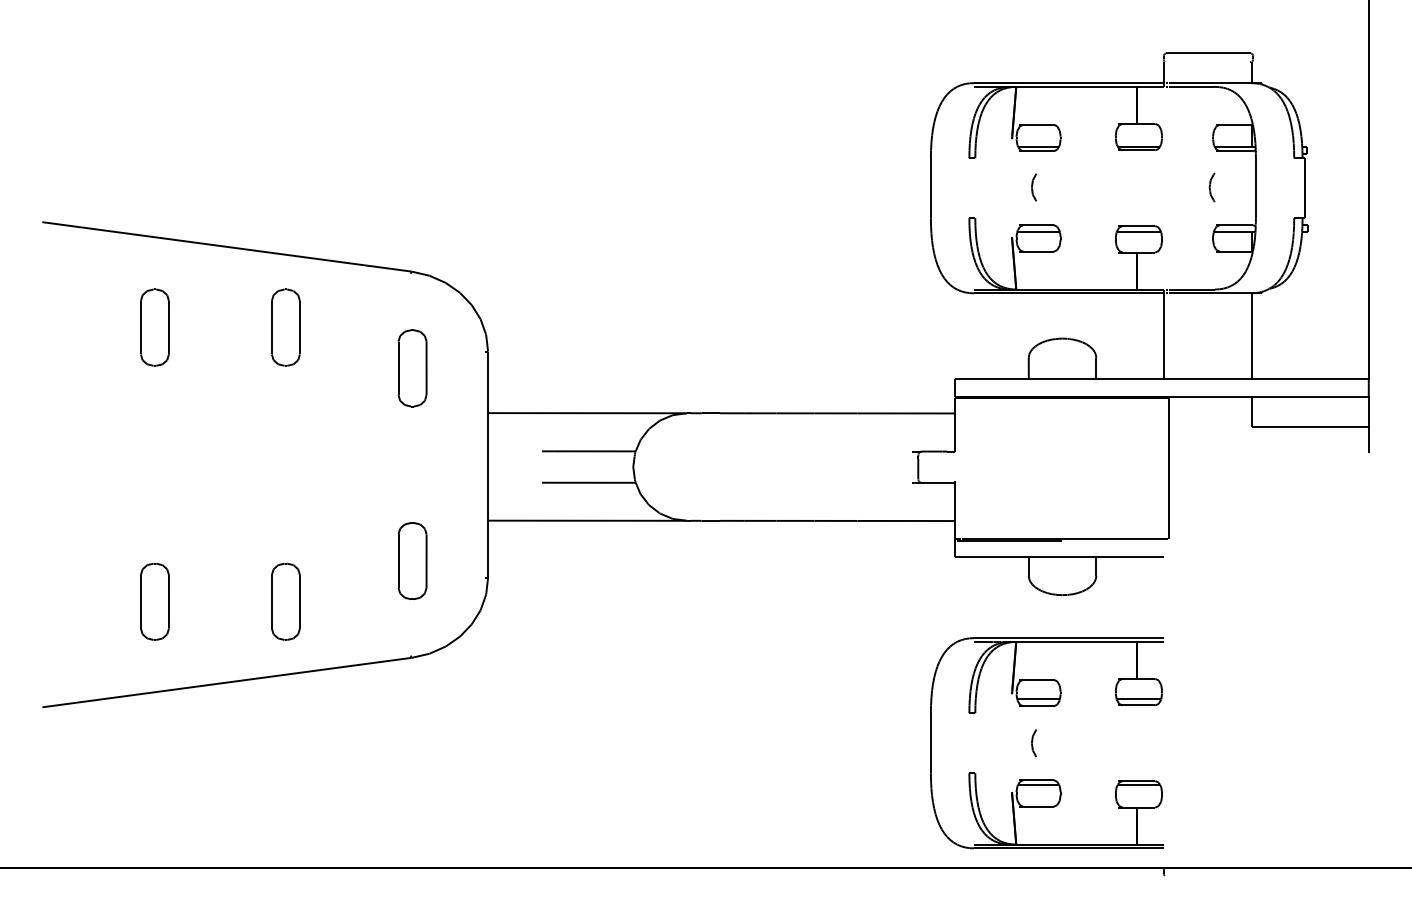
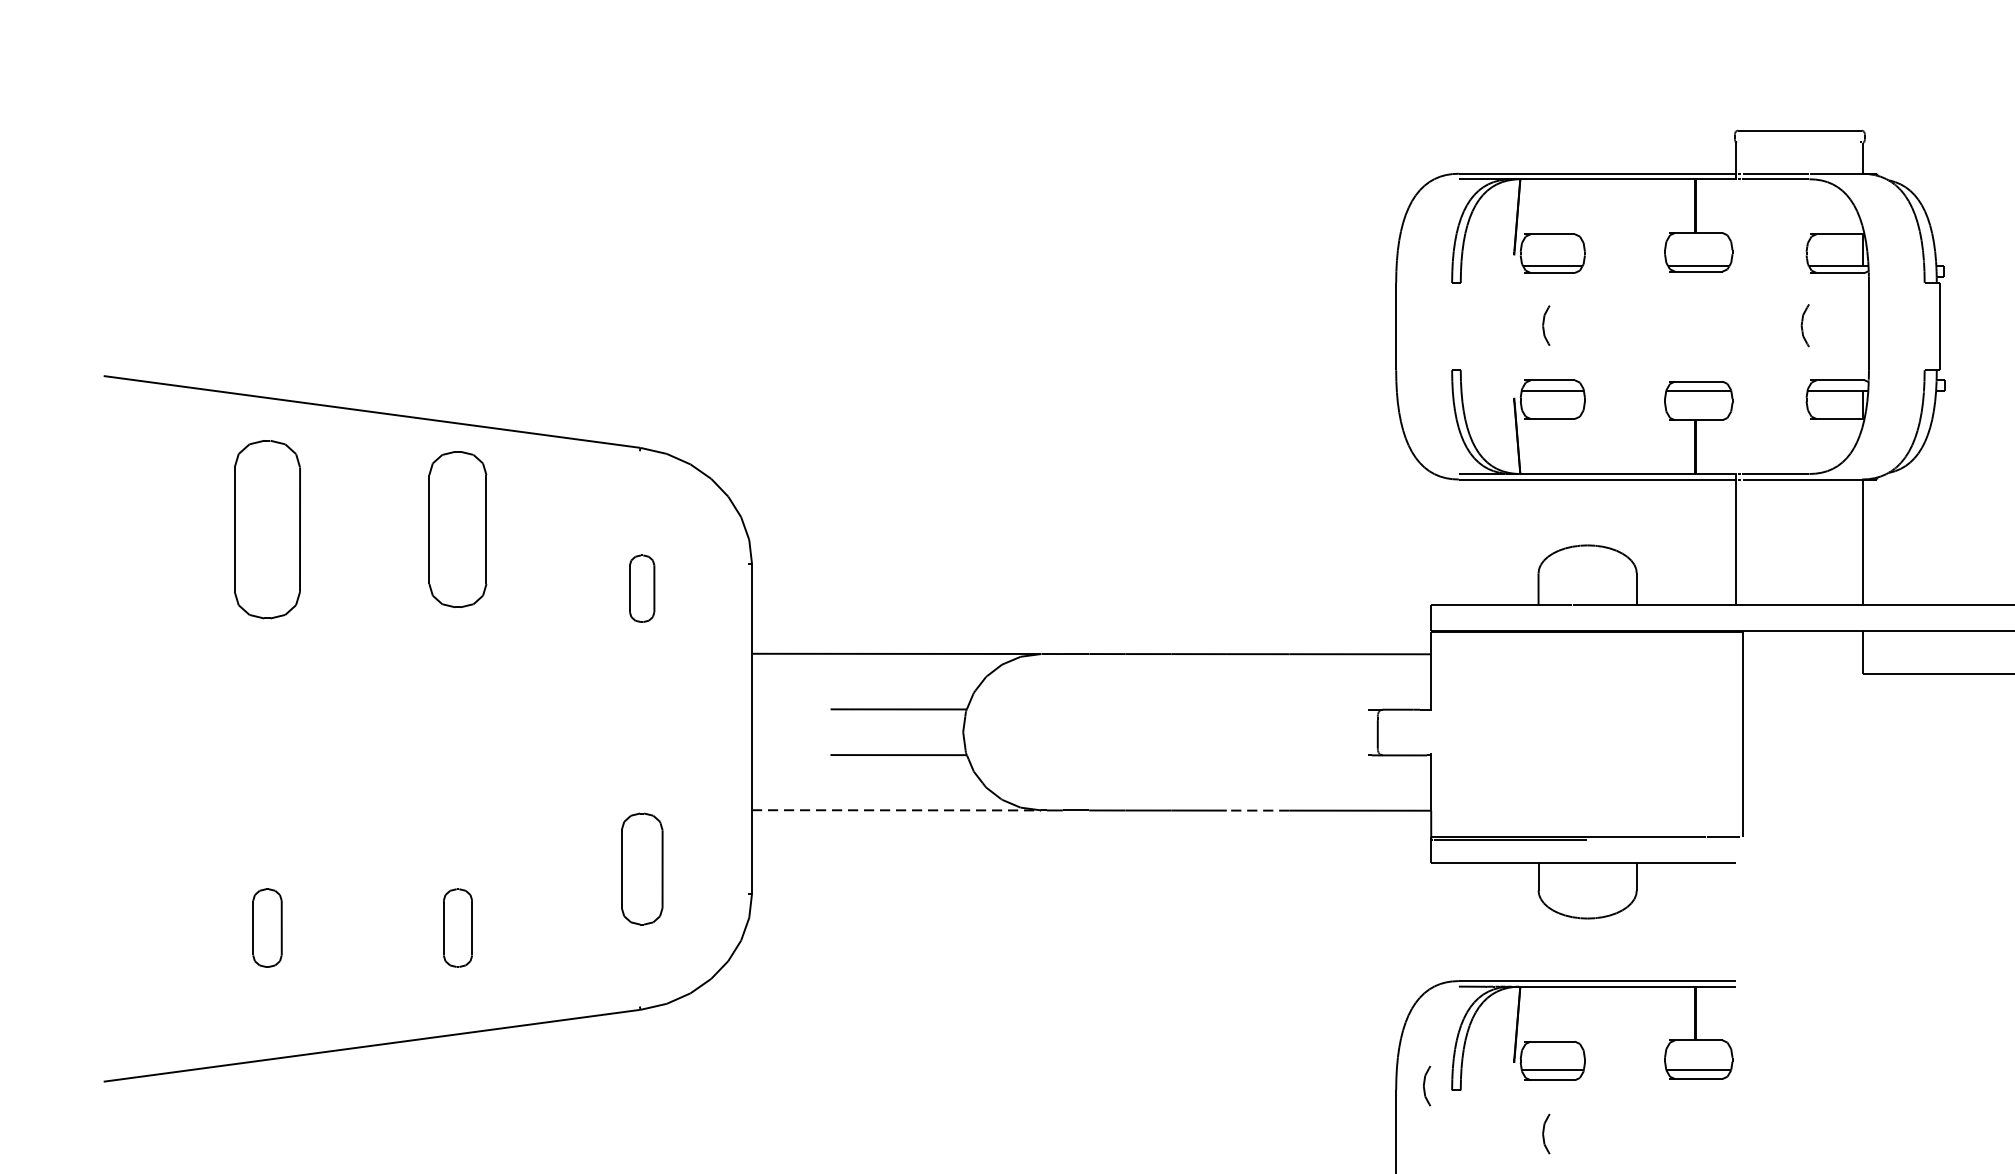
part: (154, 327) -> (266, 529), size x1.6
part: (285, 327) -> (457, 529), size x1.4
part: (412, 368) -> (642, 588), size x0.6
line: (587, 520) -> (896, 809), solid -> dashed
line: (835, 520) -> (1257, 809), solid -> dashed
part: (154, 601) -> (266, 927), size x0.7
part: (285, 601) -> (457, 927), size x0.7
part: (952, 710) -> (1427, 1086), added

